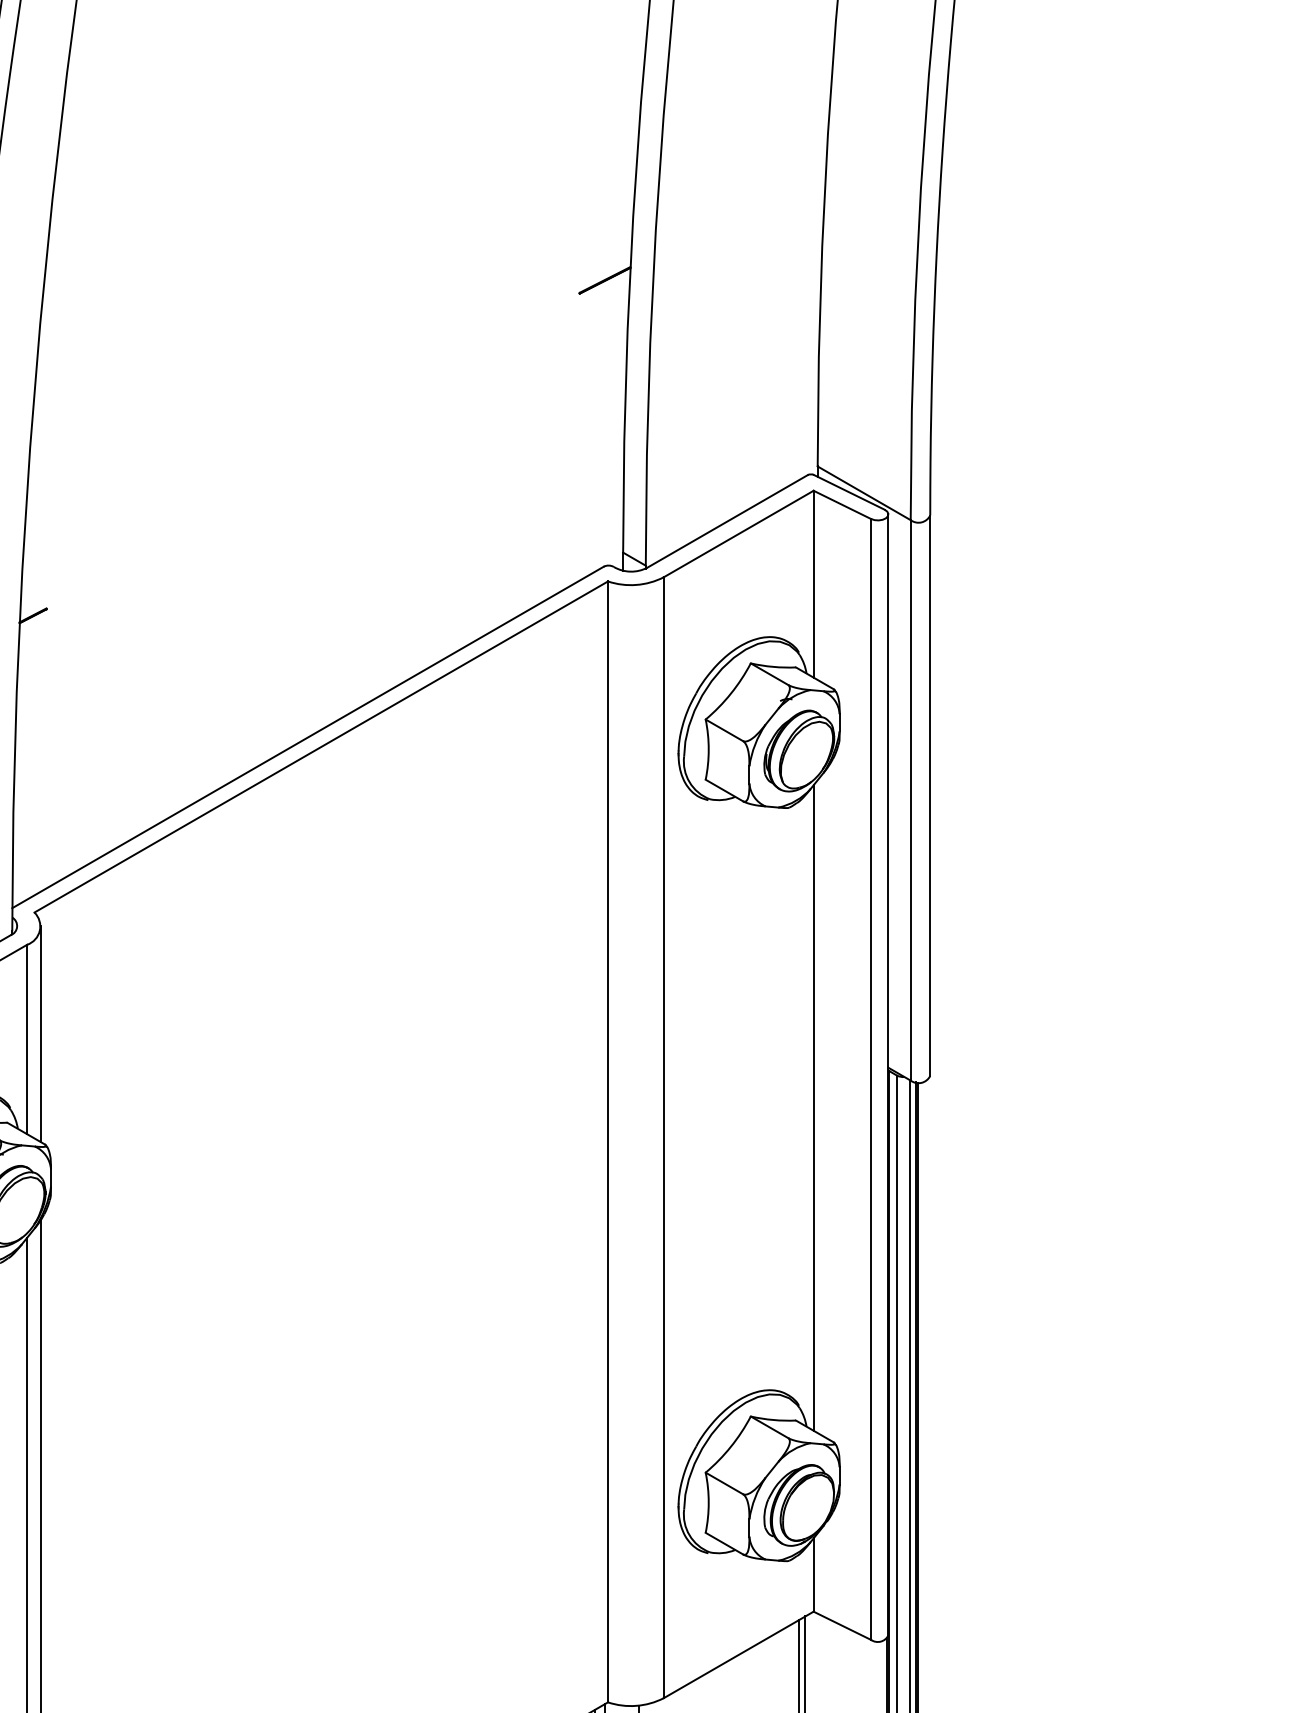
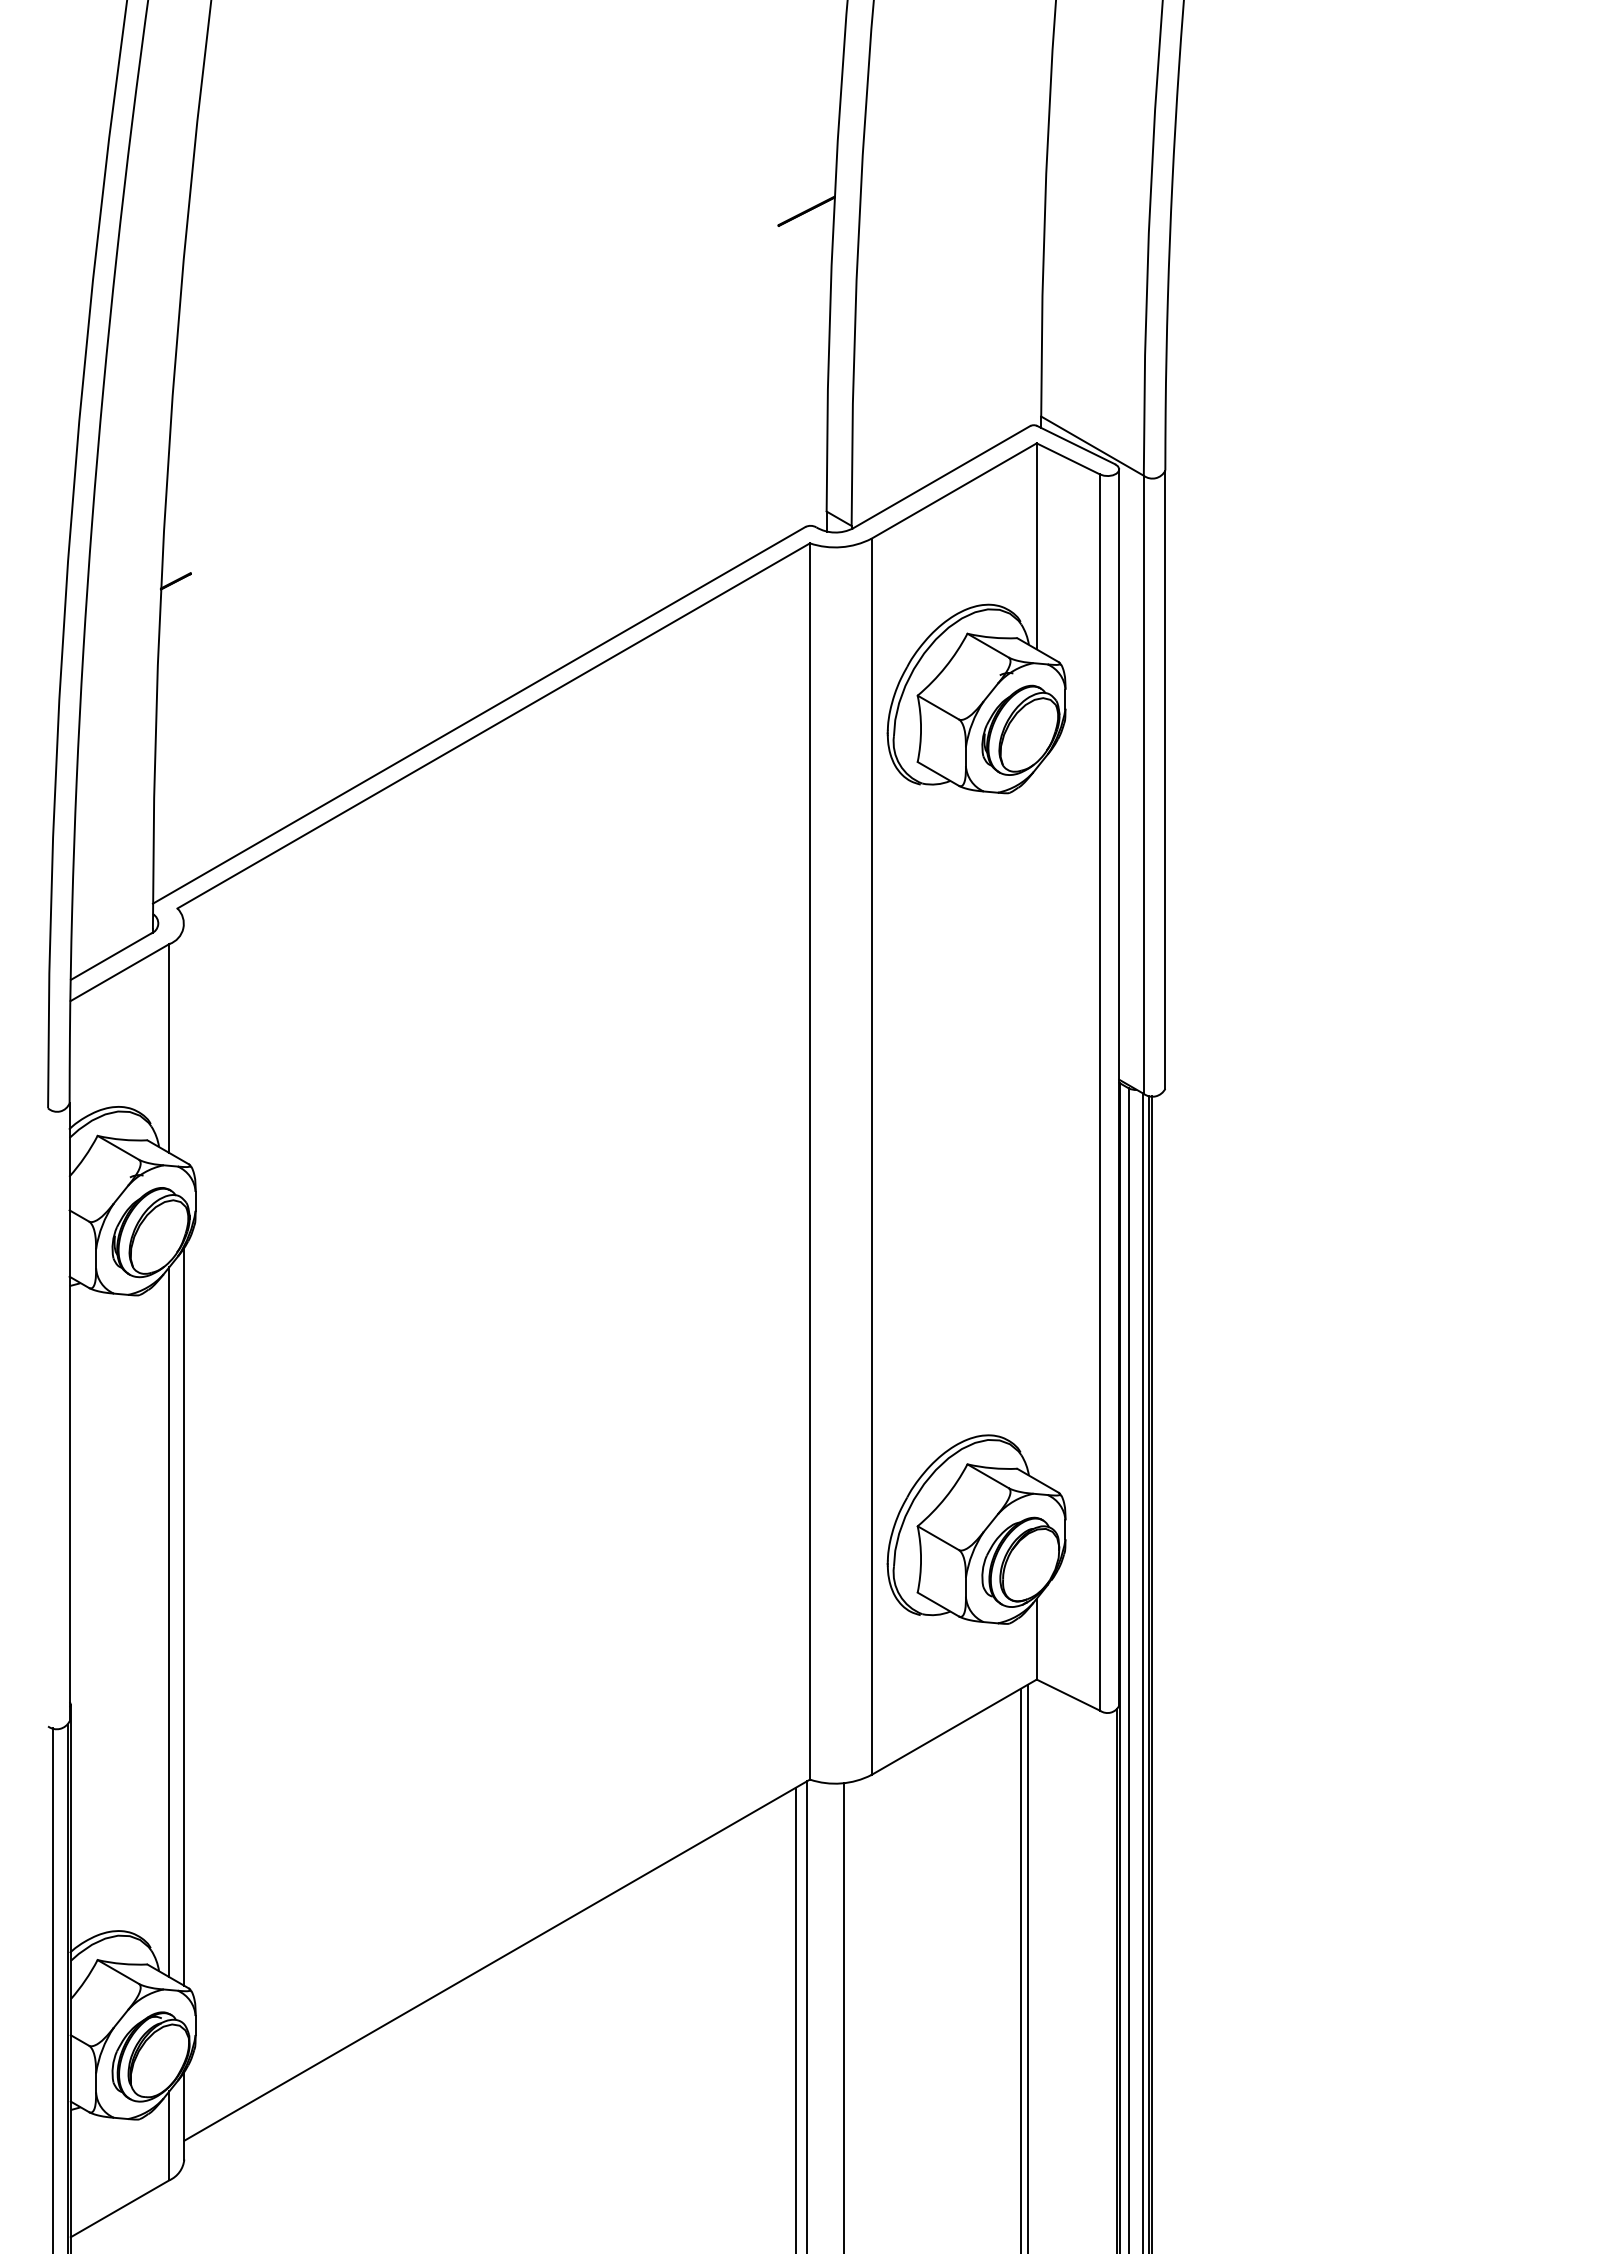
line: (40, 1034) -> (184, 1042), removed
line: (813, 1108) -> (1036, 1124), removed

